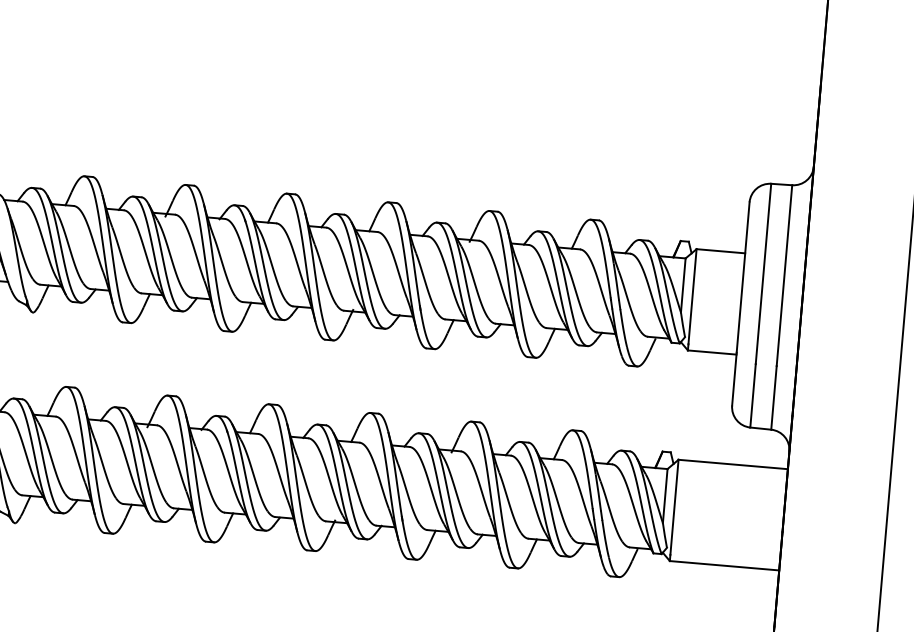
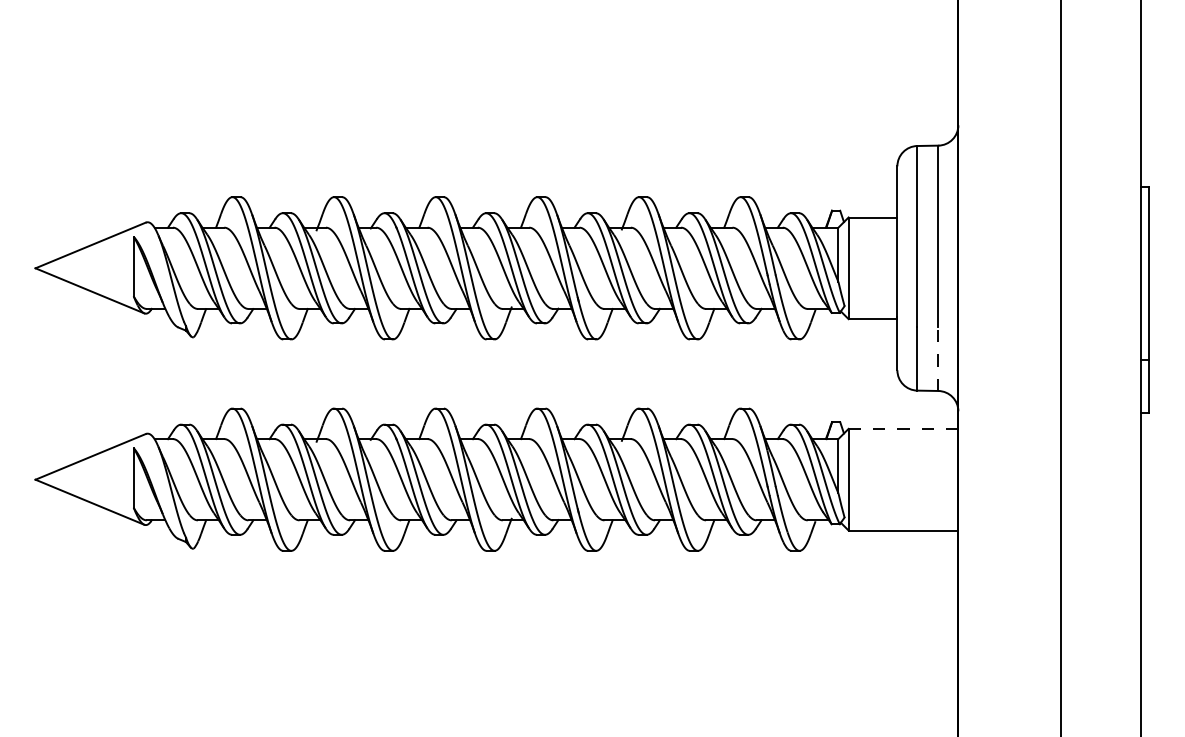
line: (774, 398) -> (938, 359), solid -> dashed
line: (733, 464) -> (903, 428), solid -> dashed

